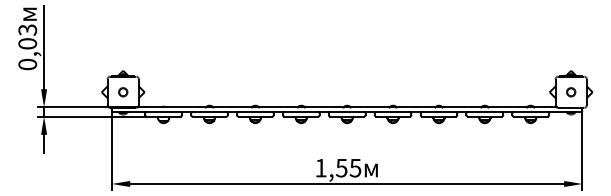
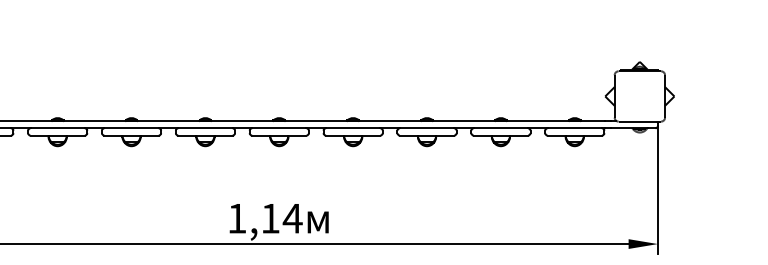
part: (571, 92) -> (640, 96), removed
text: (348, 168) -> (281, 219), 1,55 -> 1,14

